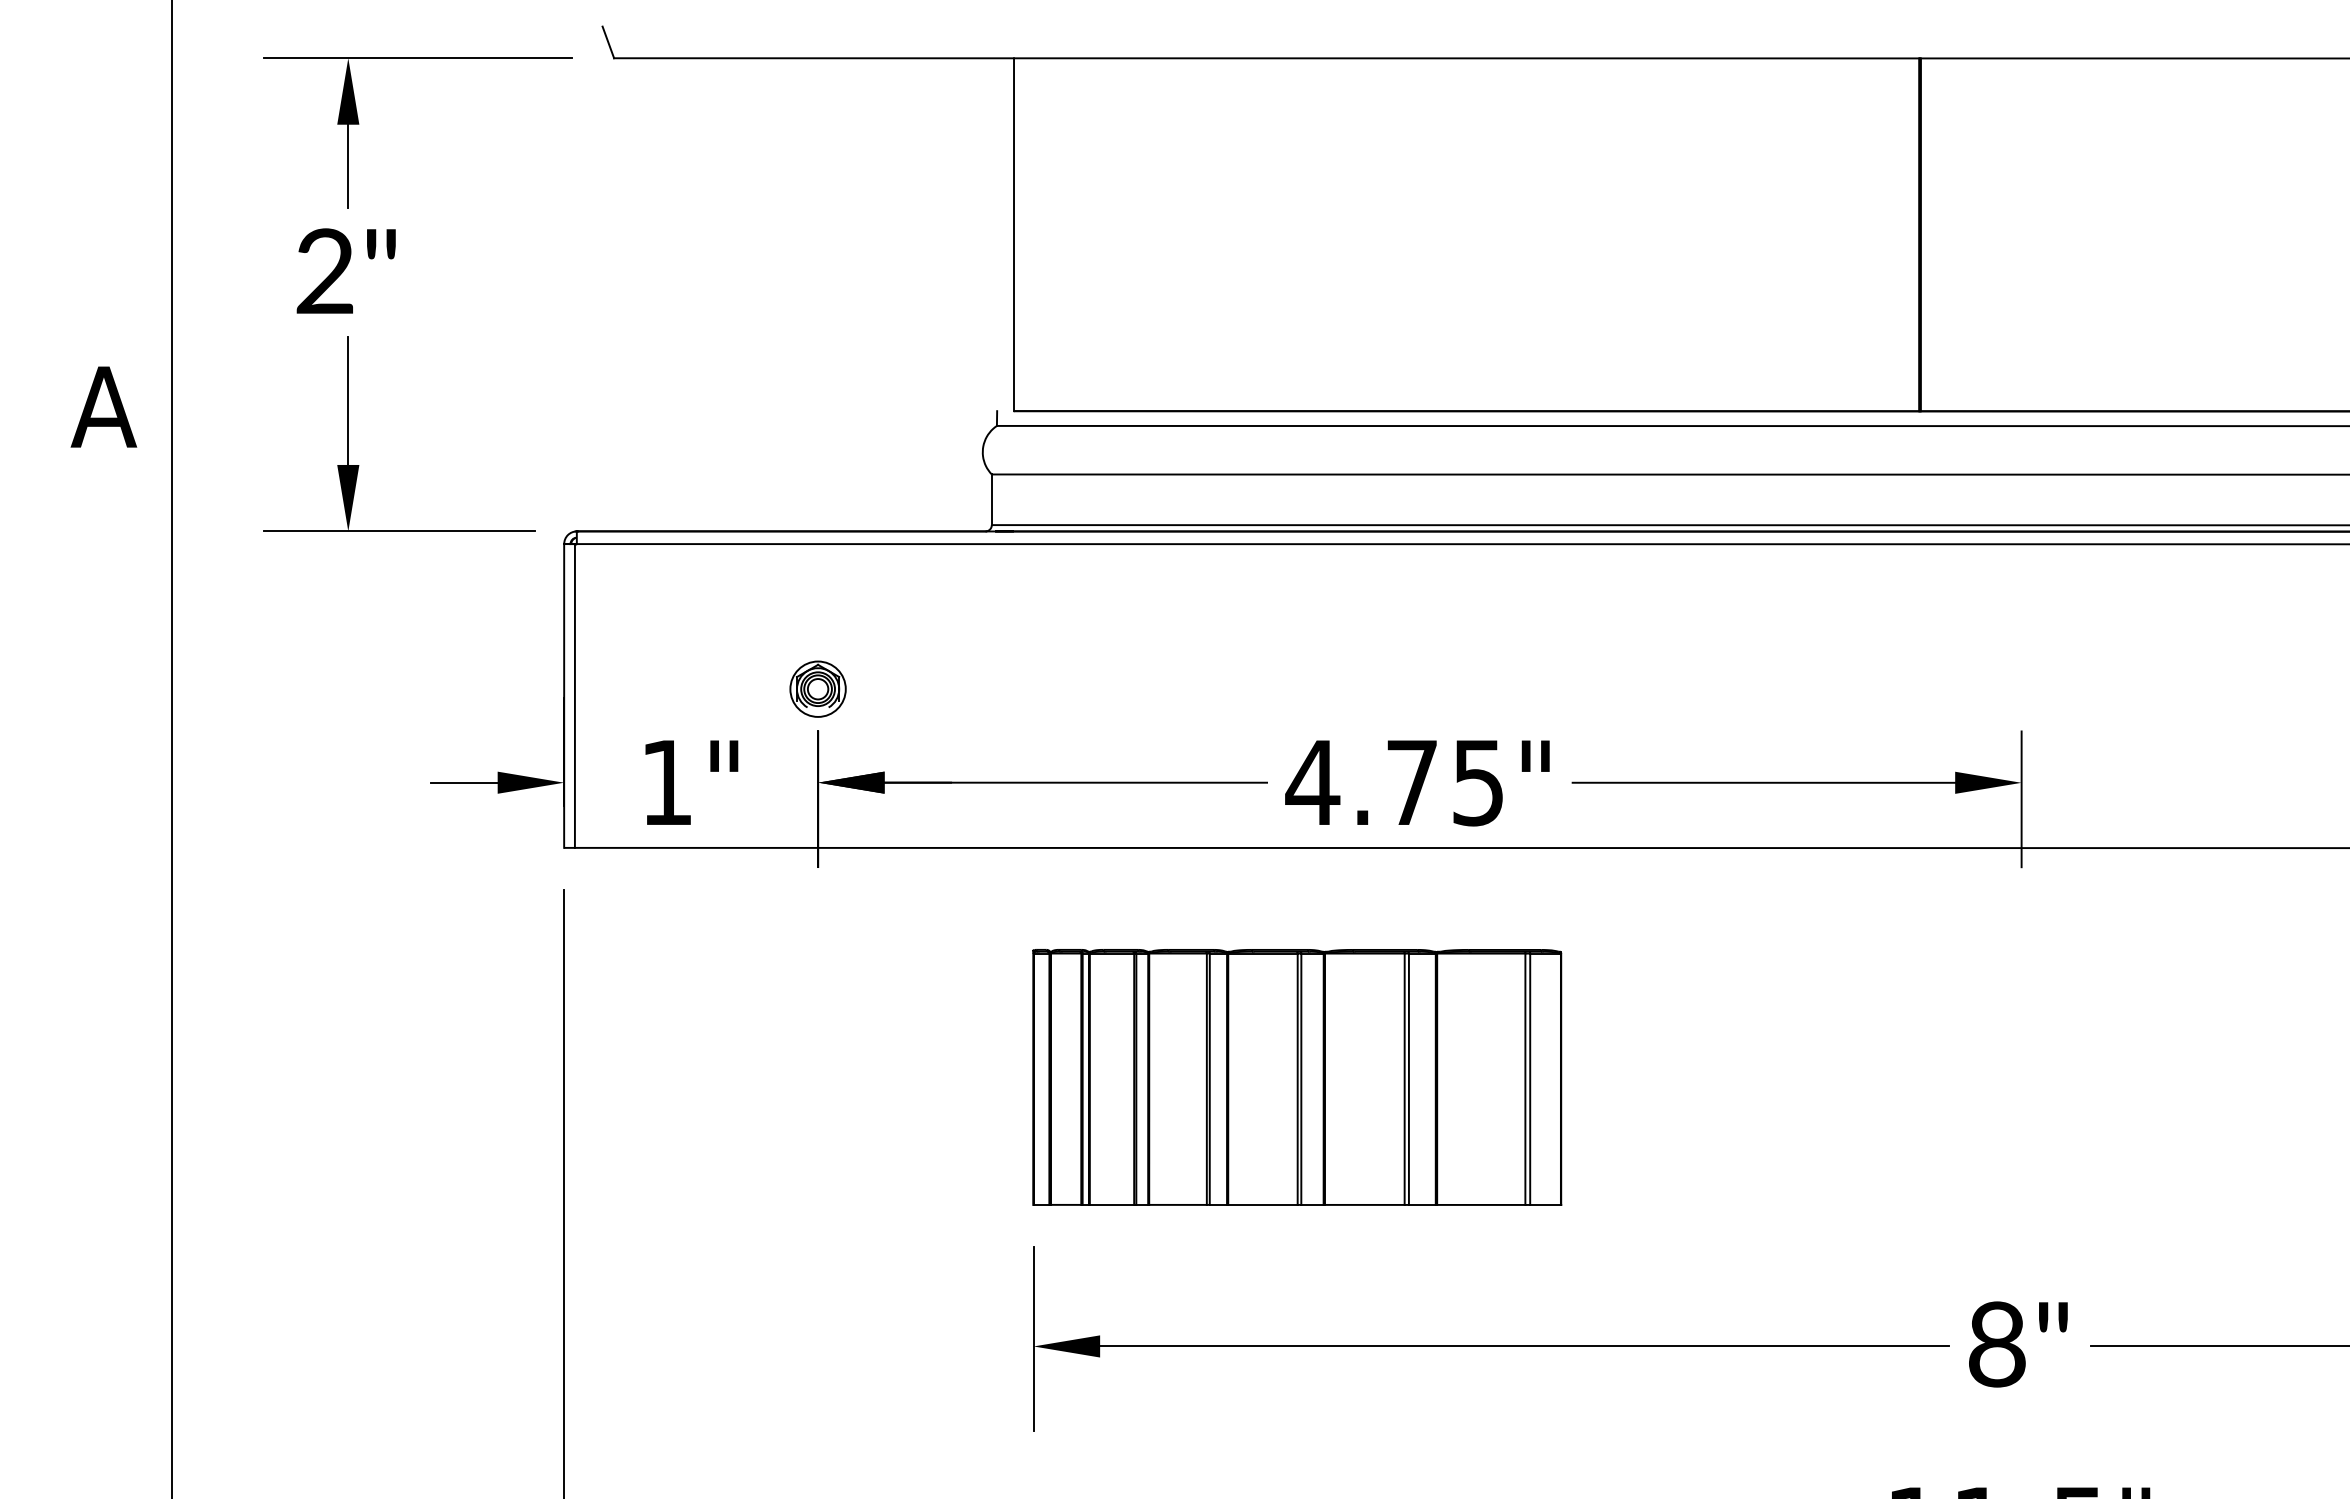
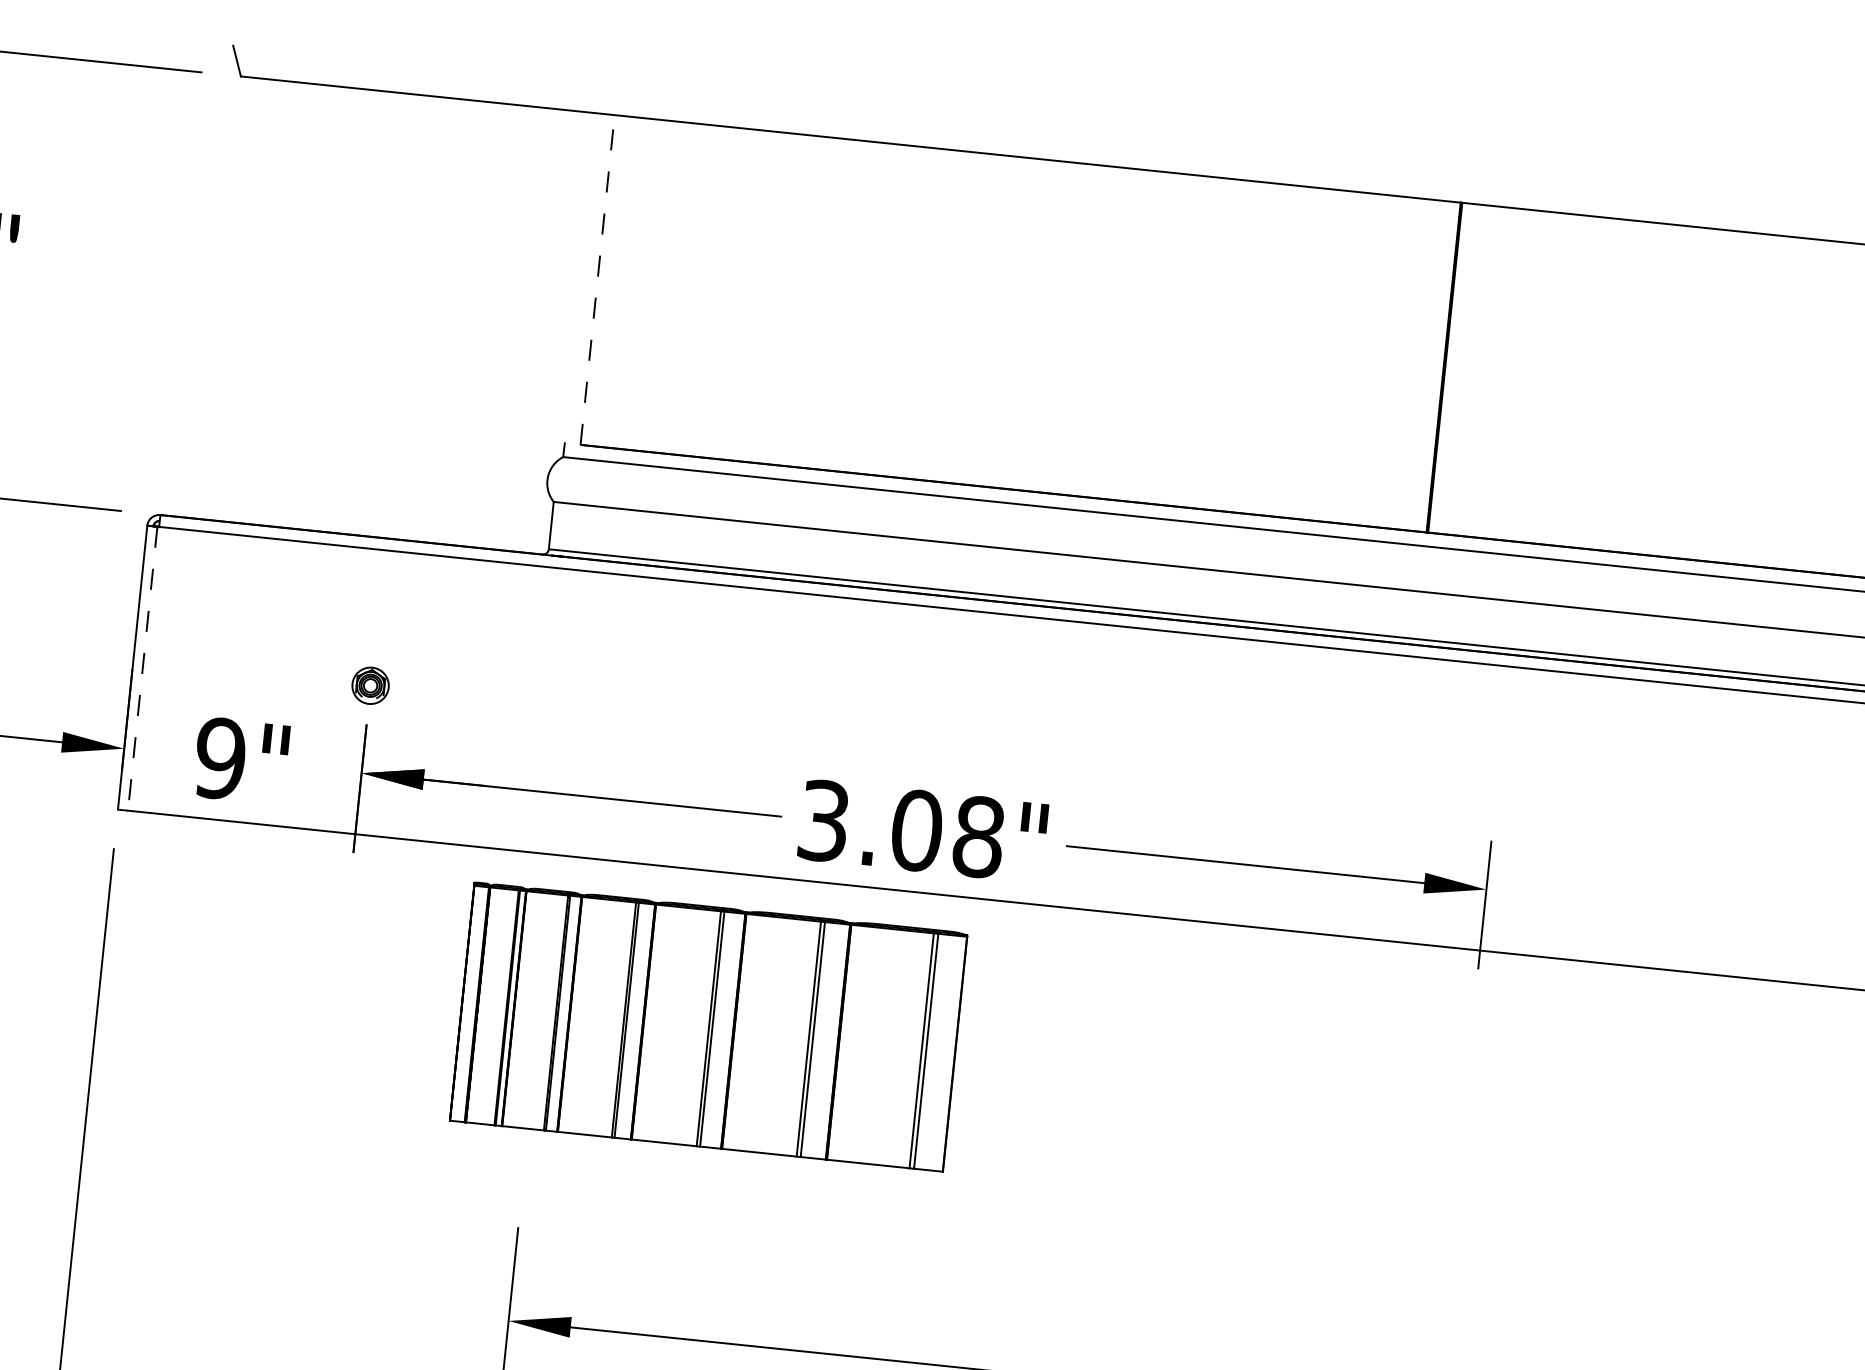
line: (1014, 234) -> (598, 279), solid -> dashed
part: (817, 688) -> (370, 685), size x0.7
line: (574, 695) -> (142, 668), solid -> dashed
text: (666, 782) -> (219, 758), 1" -> 9"
text: (1394, 782) -> (900, 828), 4.75" -> 3.08"
part: (1297, 1077) -> (708, 1027), moved

